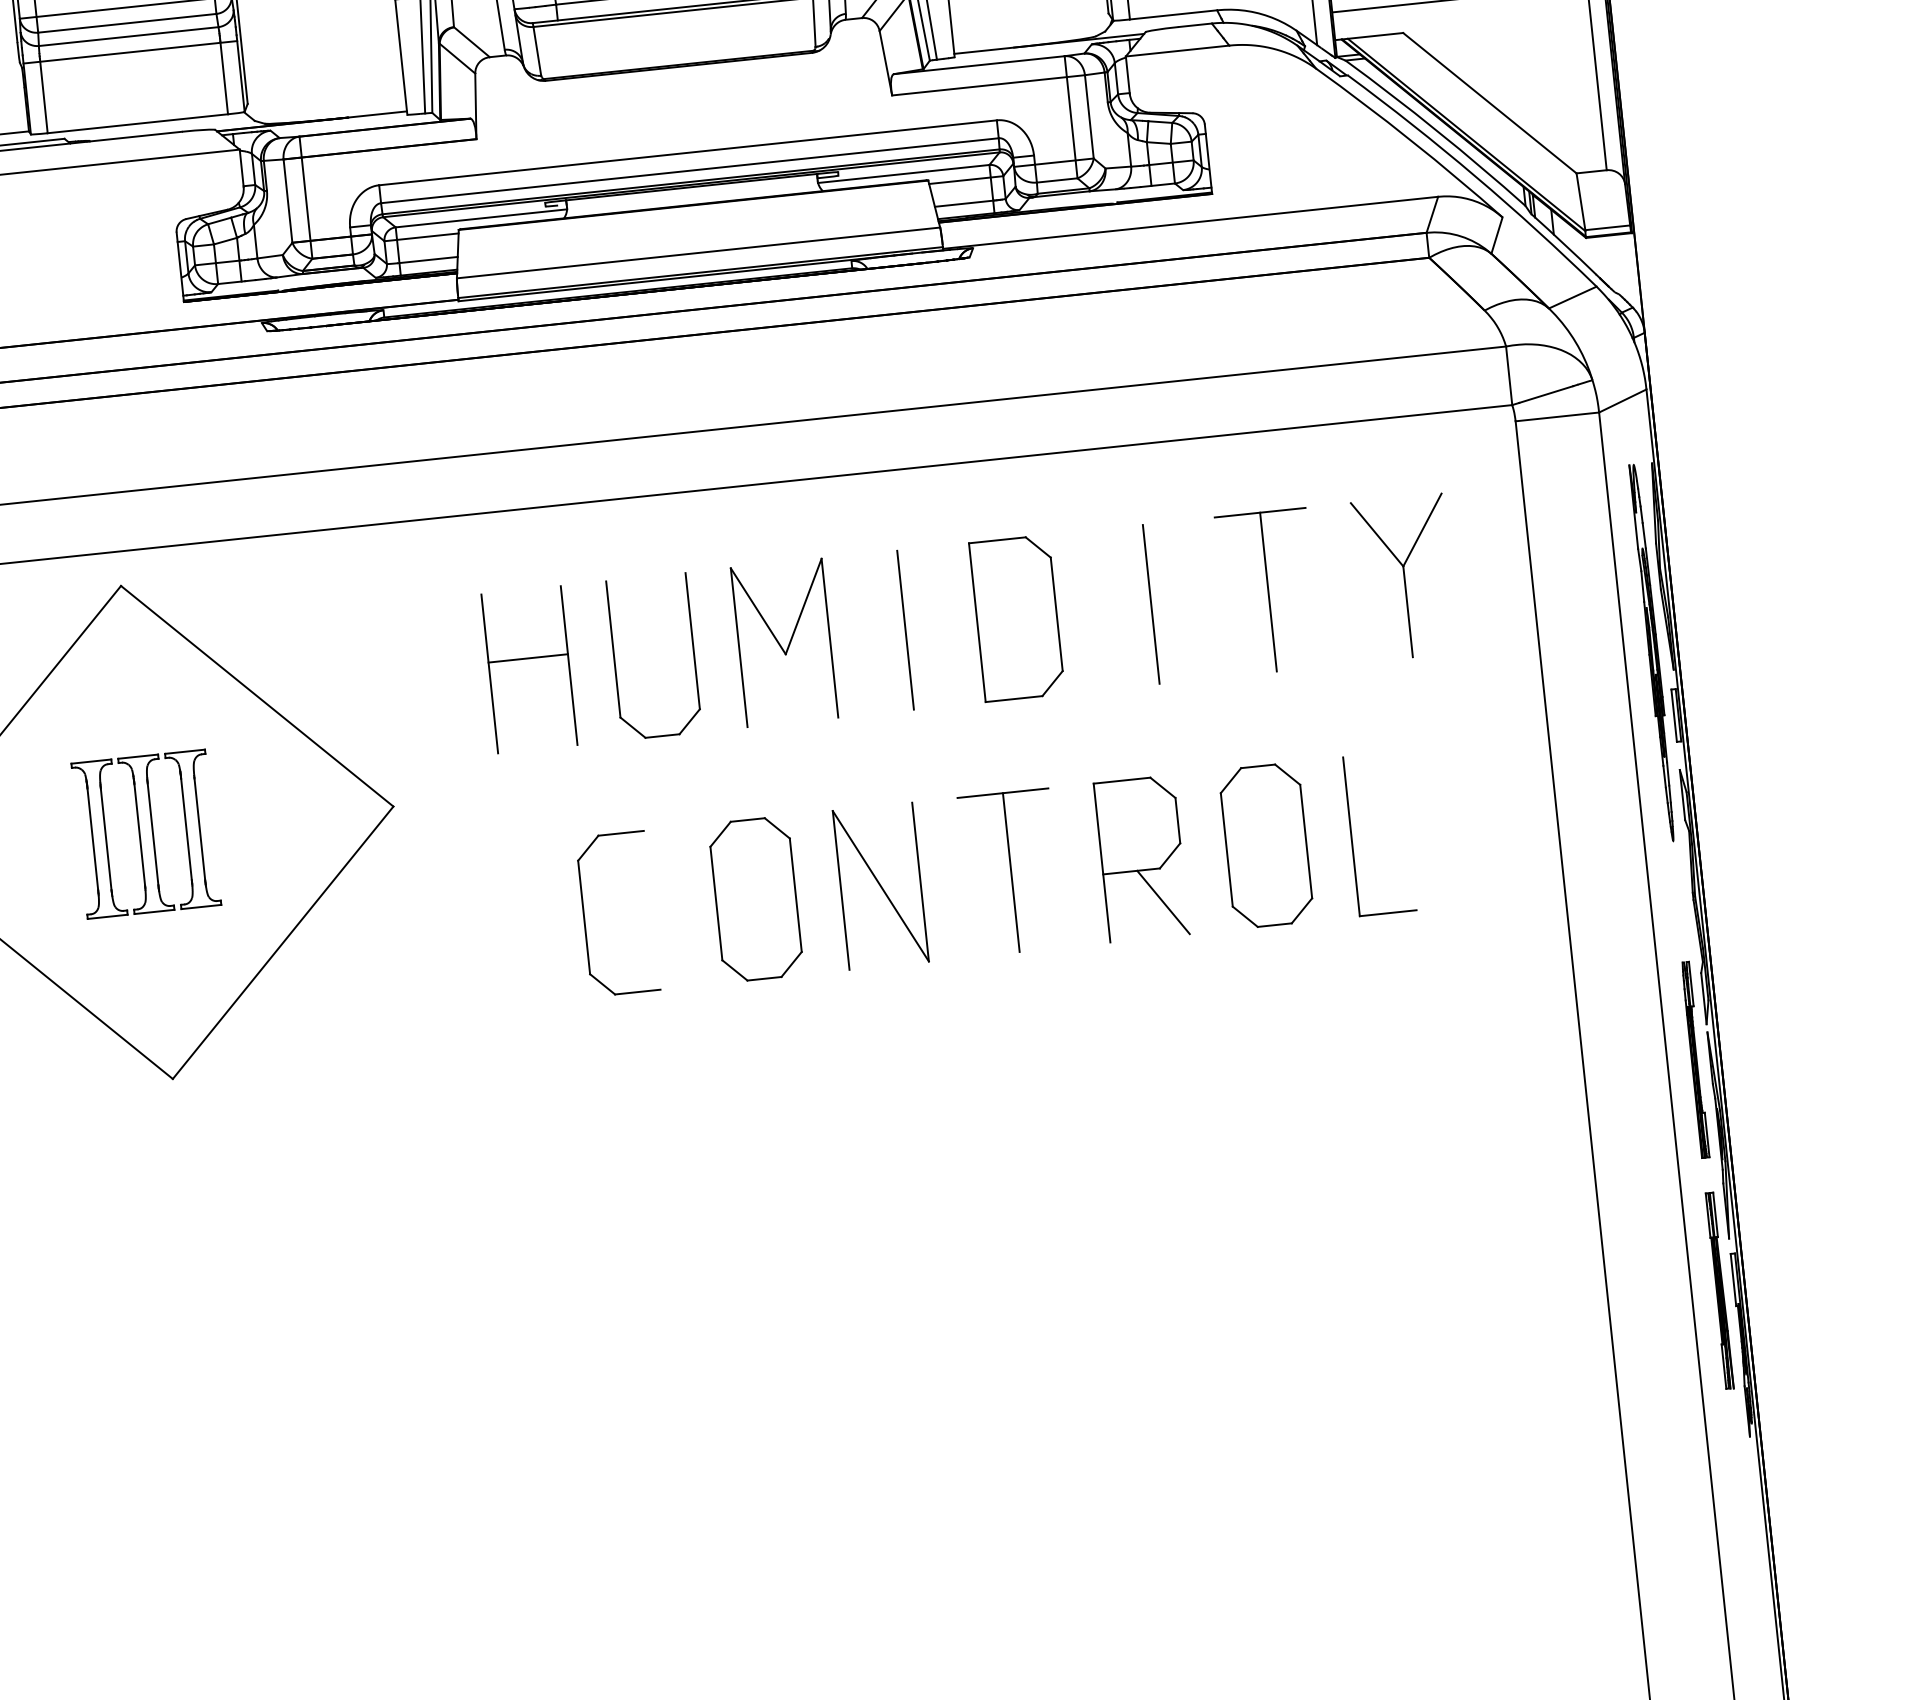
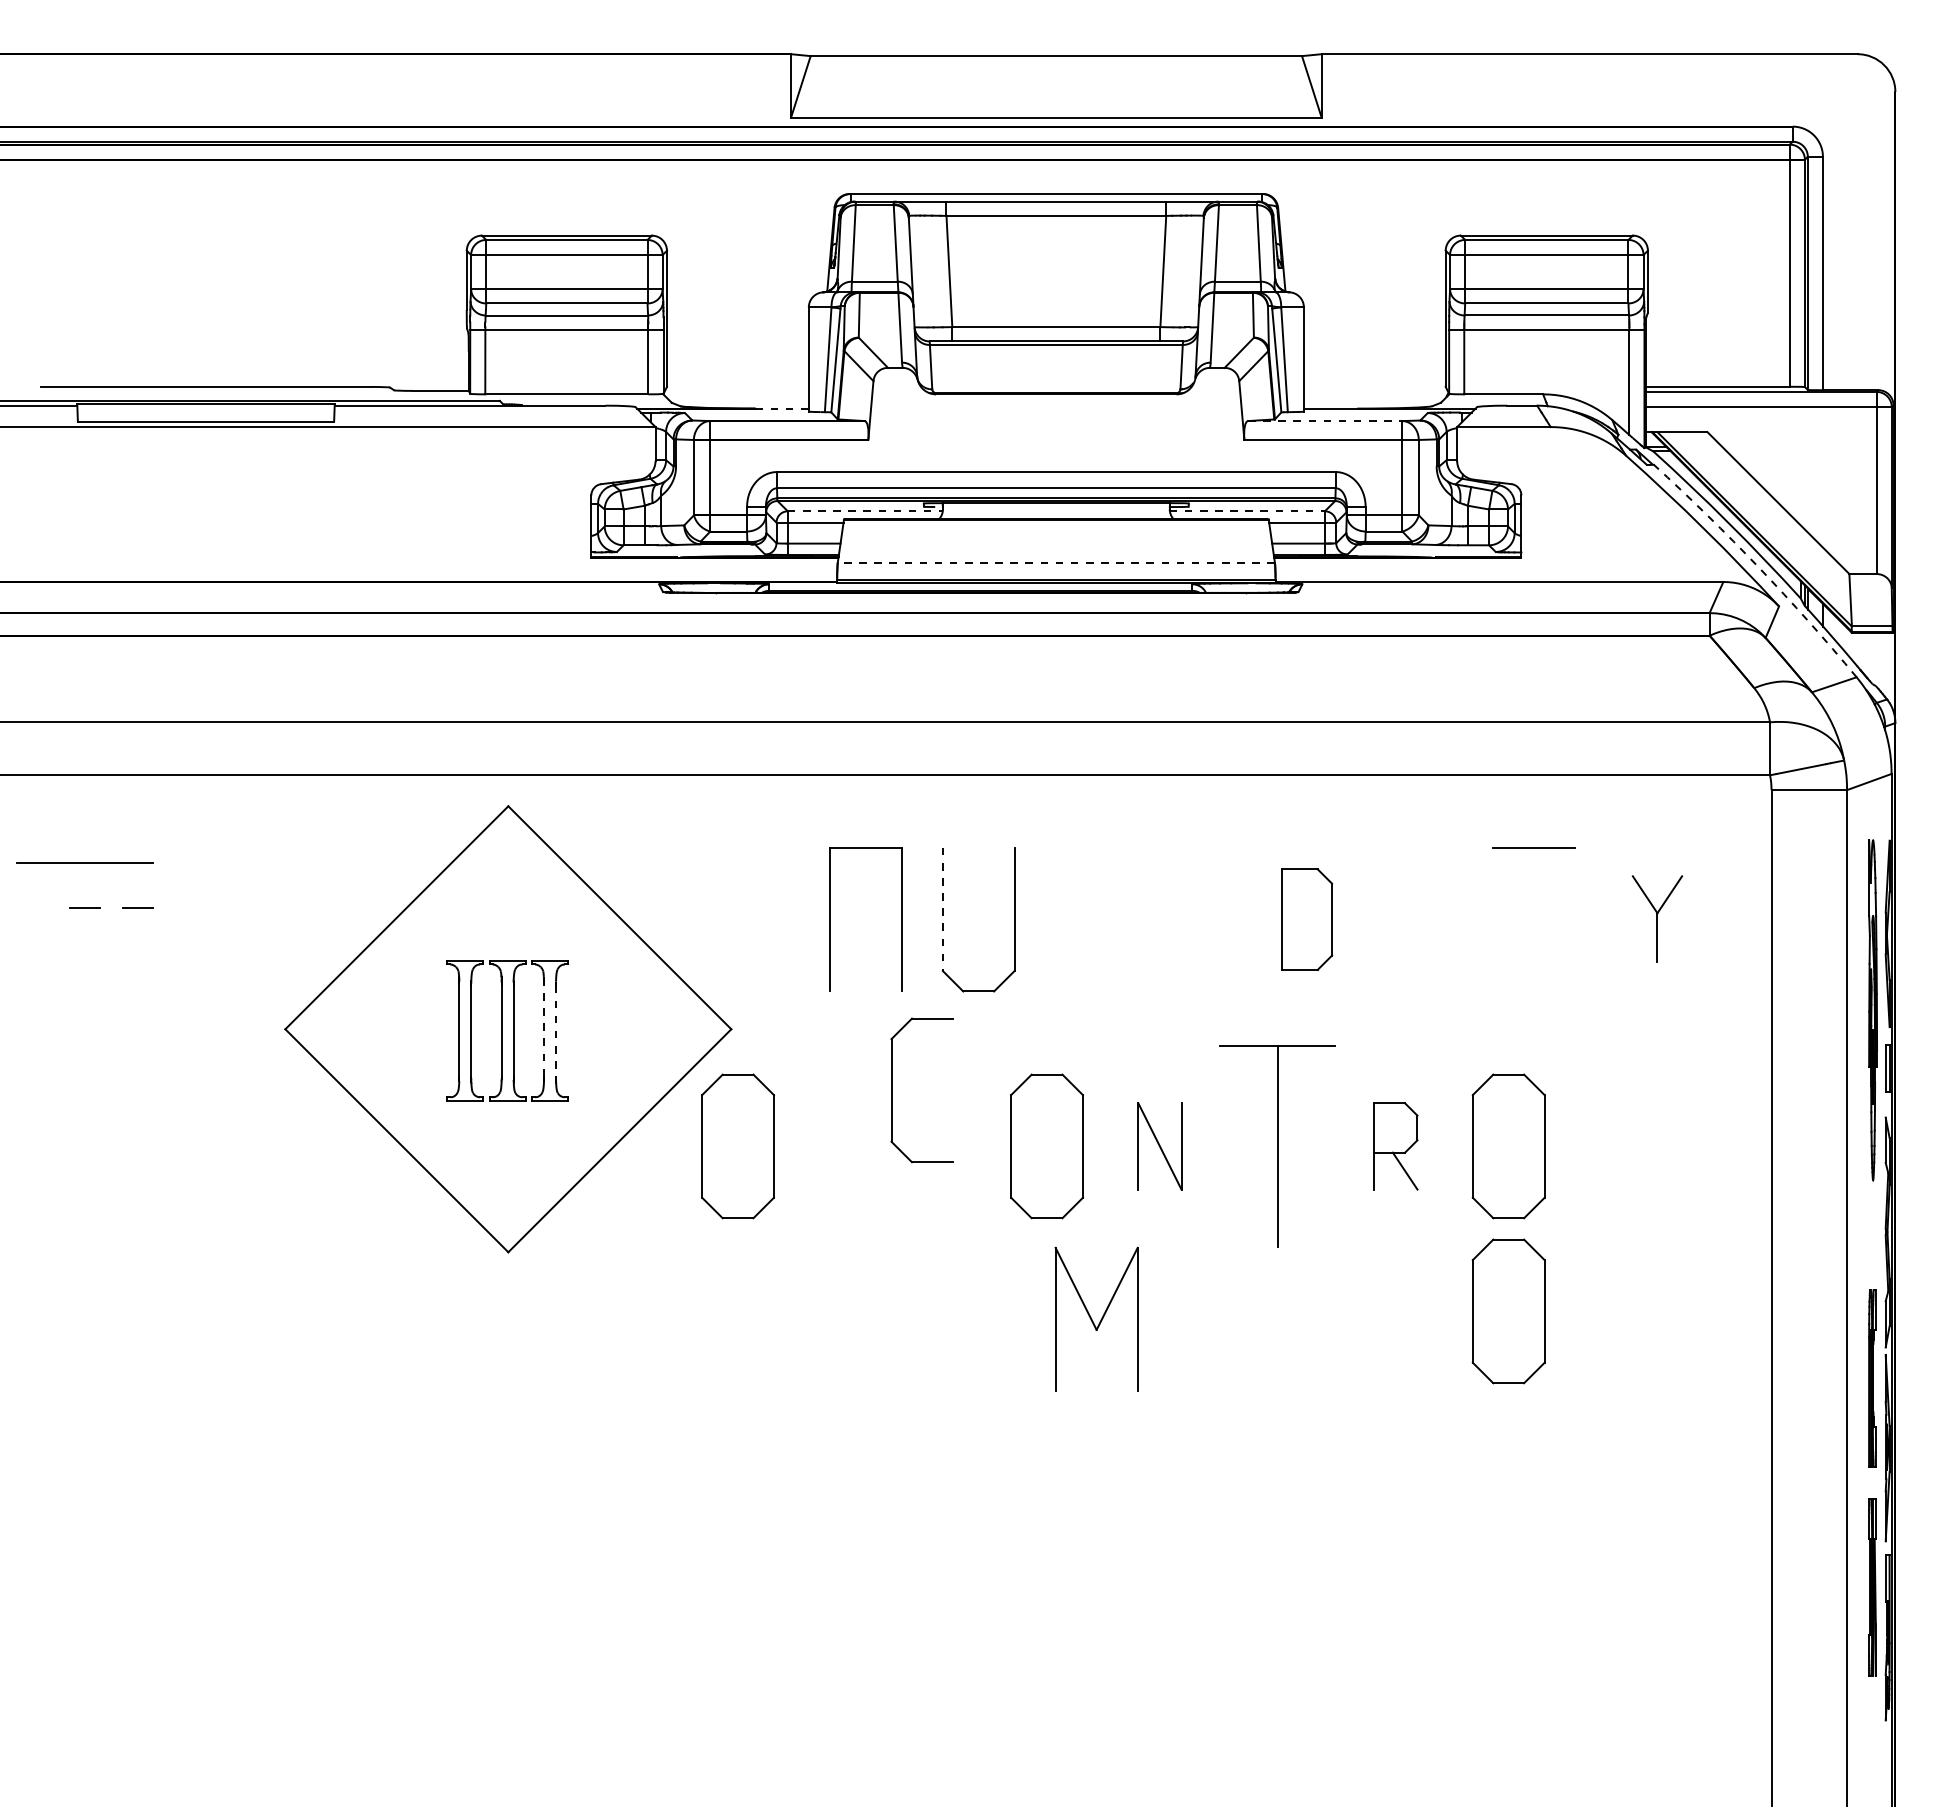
line: (979, 65) -> (1325, 421), solid -> dashed
line: (377, 114) -> (782, 408), solid -> dashed
line: (903, 174) -> (1247, 511), solid -> dashed
arc: (1475, 176) -> (1758, 567), solid -> dashed
line: (481, 218) -> (865, 511), solid -> dashed
line: (698, 252) -> (1056, 562), solid -> dashed
part: (1404, 576) -> (1657, 918), size x0.6
line: (1268, 591) -> (1534, 919), removed
line: (1151, 604) -> (1428, 919), removed
part: (1016, 618) -> (1306, 919), size x0.7
line: (905, 629) -> (1206, 919), removed
part: (784, 641) -> (1096, 1318), moved
line: (612, 649) -> (942, 909), solid -> dashed
line: (527, 658) -> (865, 848), moved
line: (187, 829) -> (544, 1030), solid -> dashed
line: (199, 829) -> (555, 1031), solid -> dashed
part: (1352, 836) -> (1586, 1146), removed
part: (1141, 858) -> (1395, 1146), size x0.6
part: (1010, 872) -> (1277, 1146), size x1.4
part: (880, 886) -> (1159, 1146), size x0.6
part: (585, 917) -> (892, 1090), moved
part: (413, 935) -> (737, 1146), added
part: (1285, 1028) -> (1508, 1311), added

